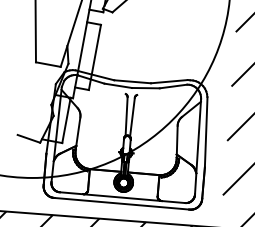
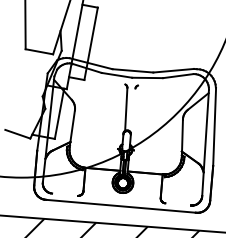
line: (132, 116) -> (132, 109), removed
line: (122, 197) -> (121, 199), removed

